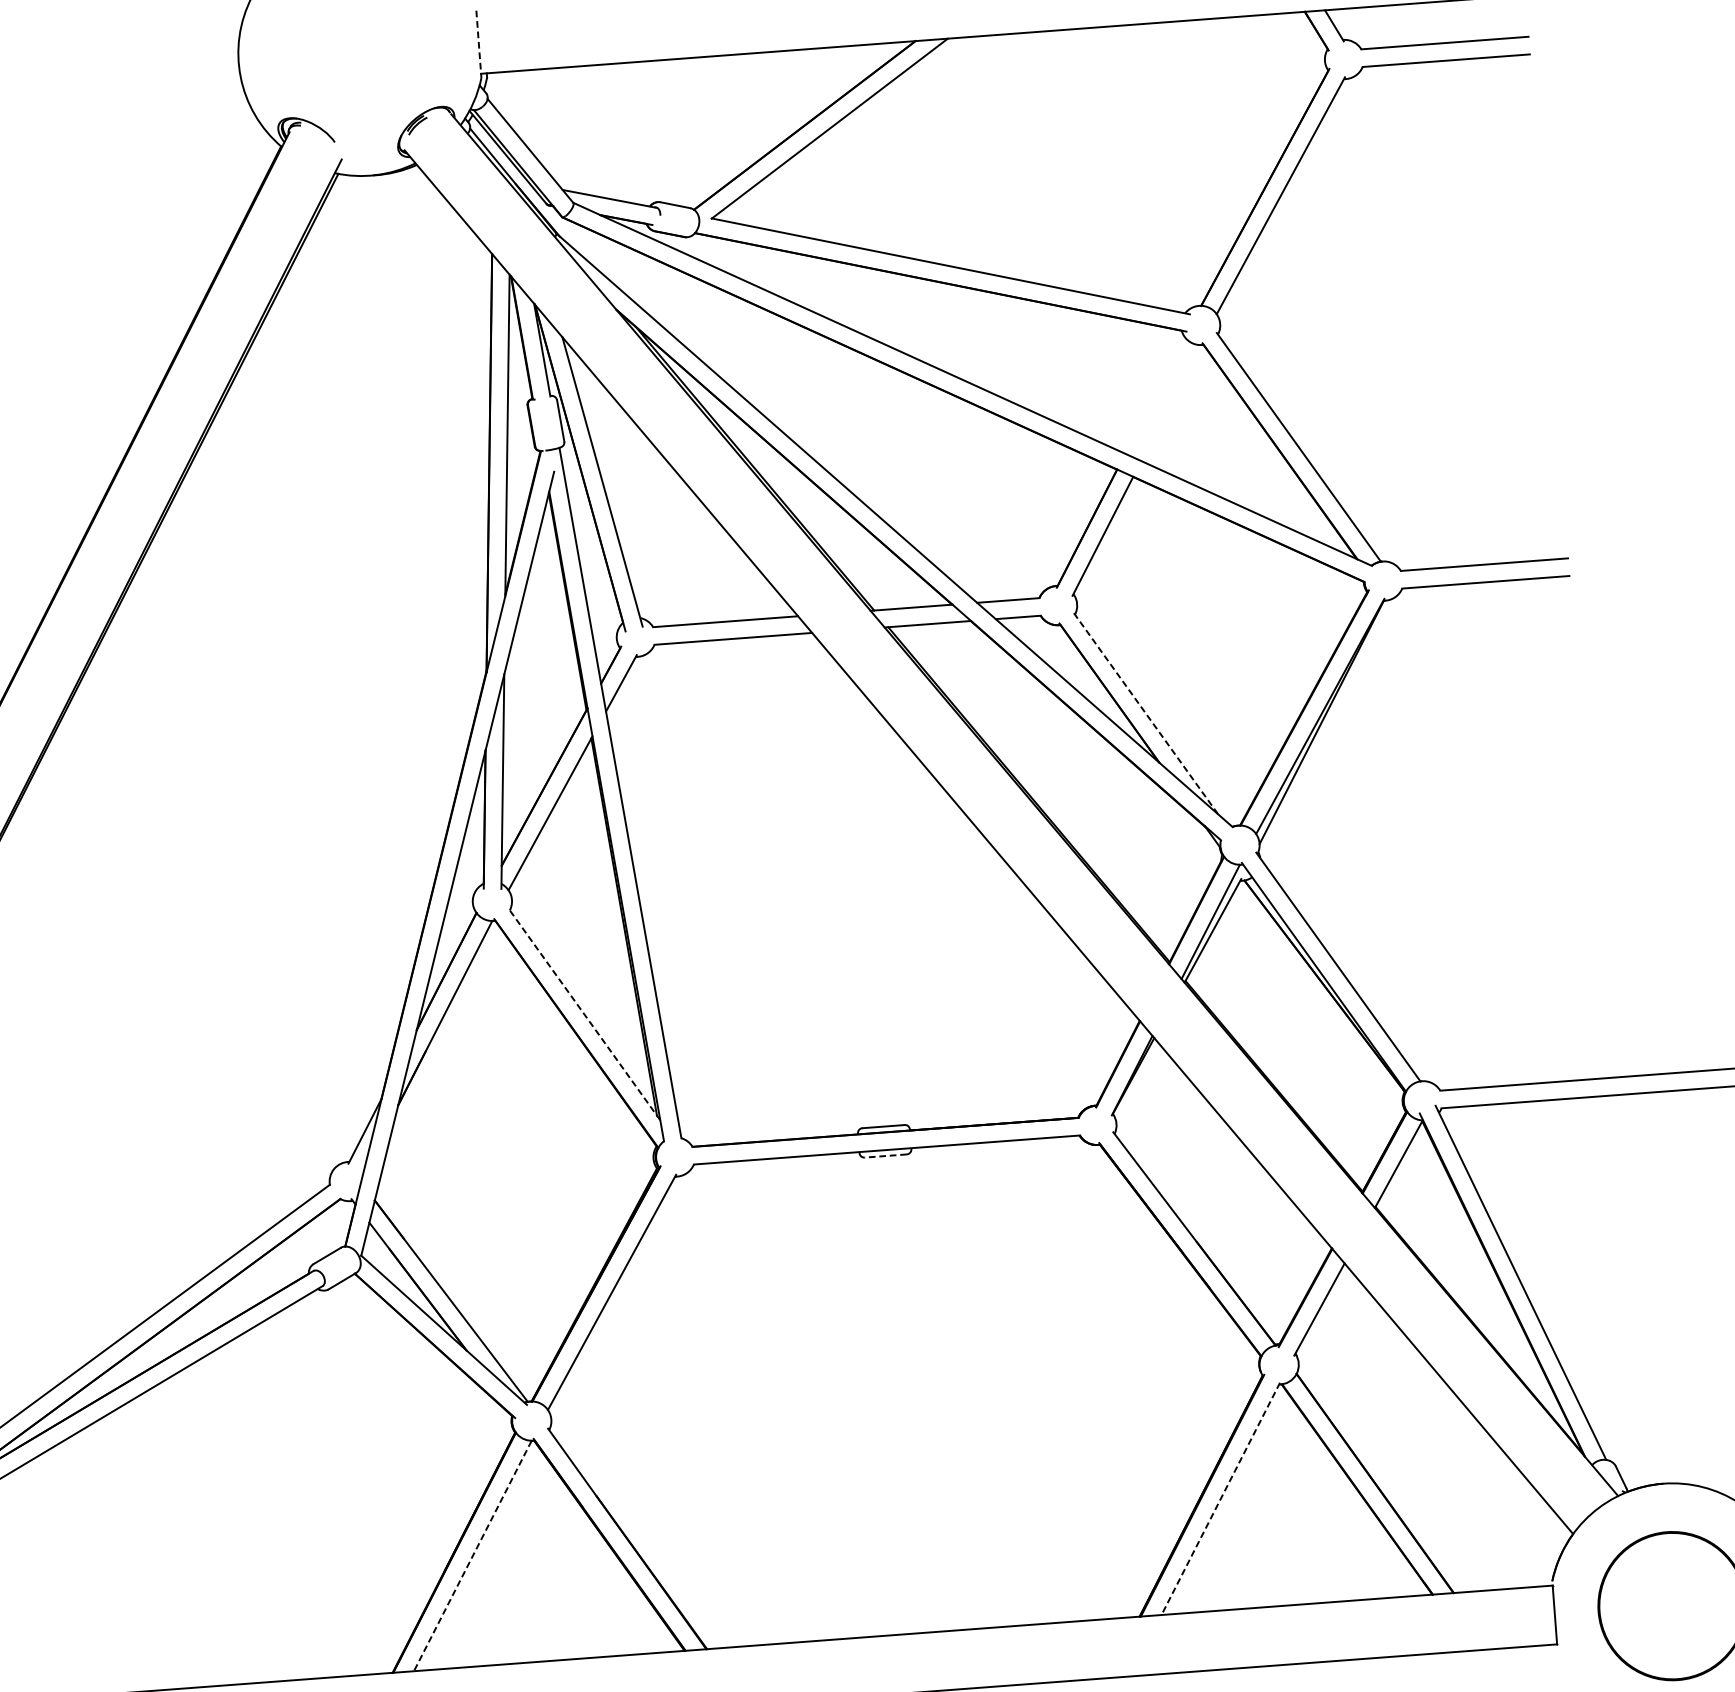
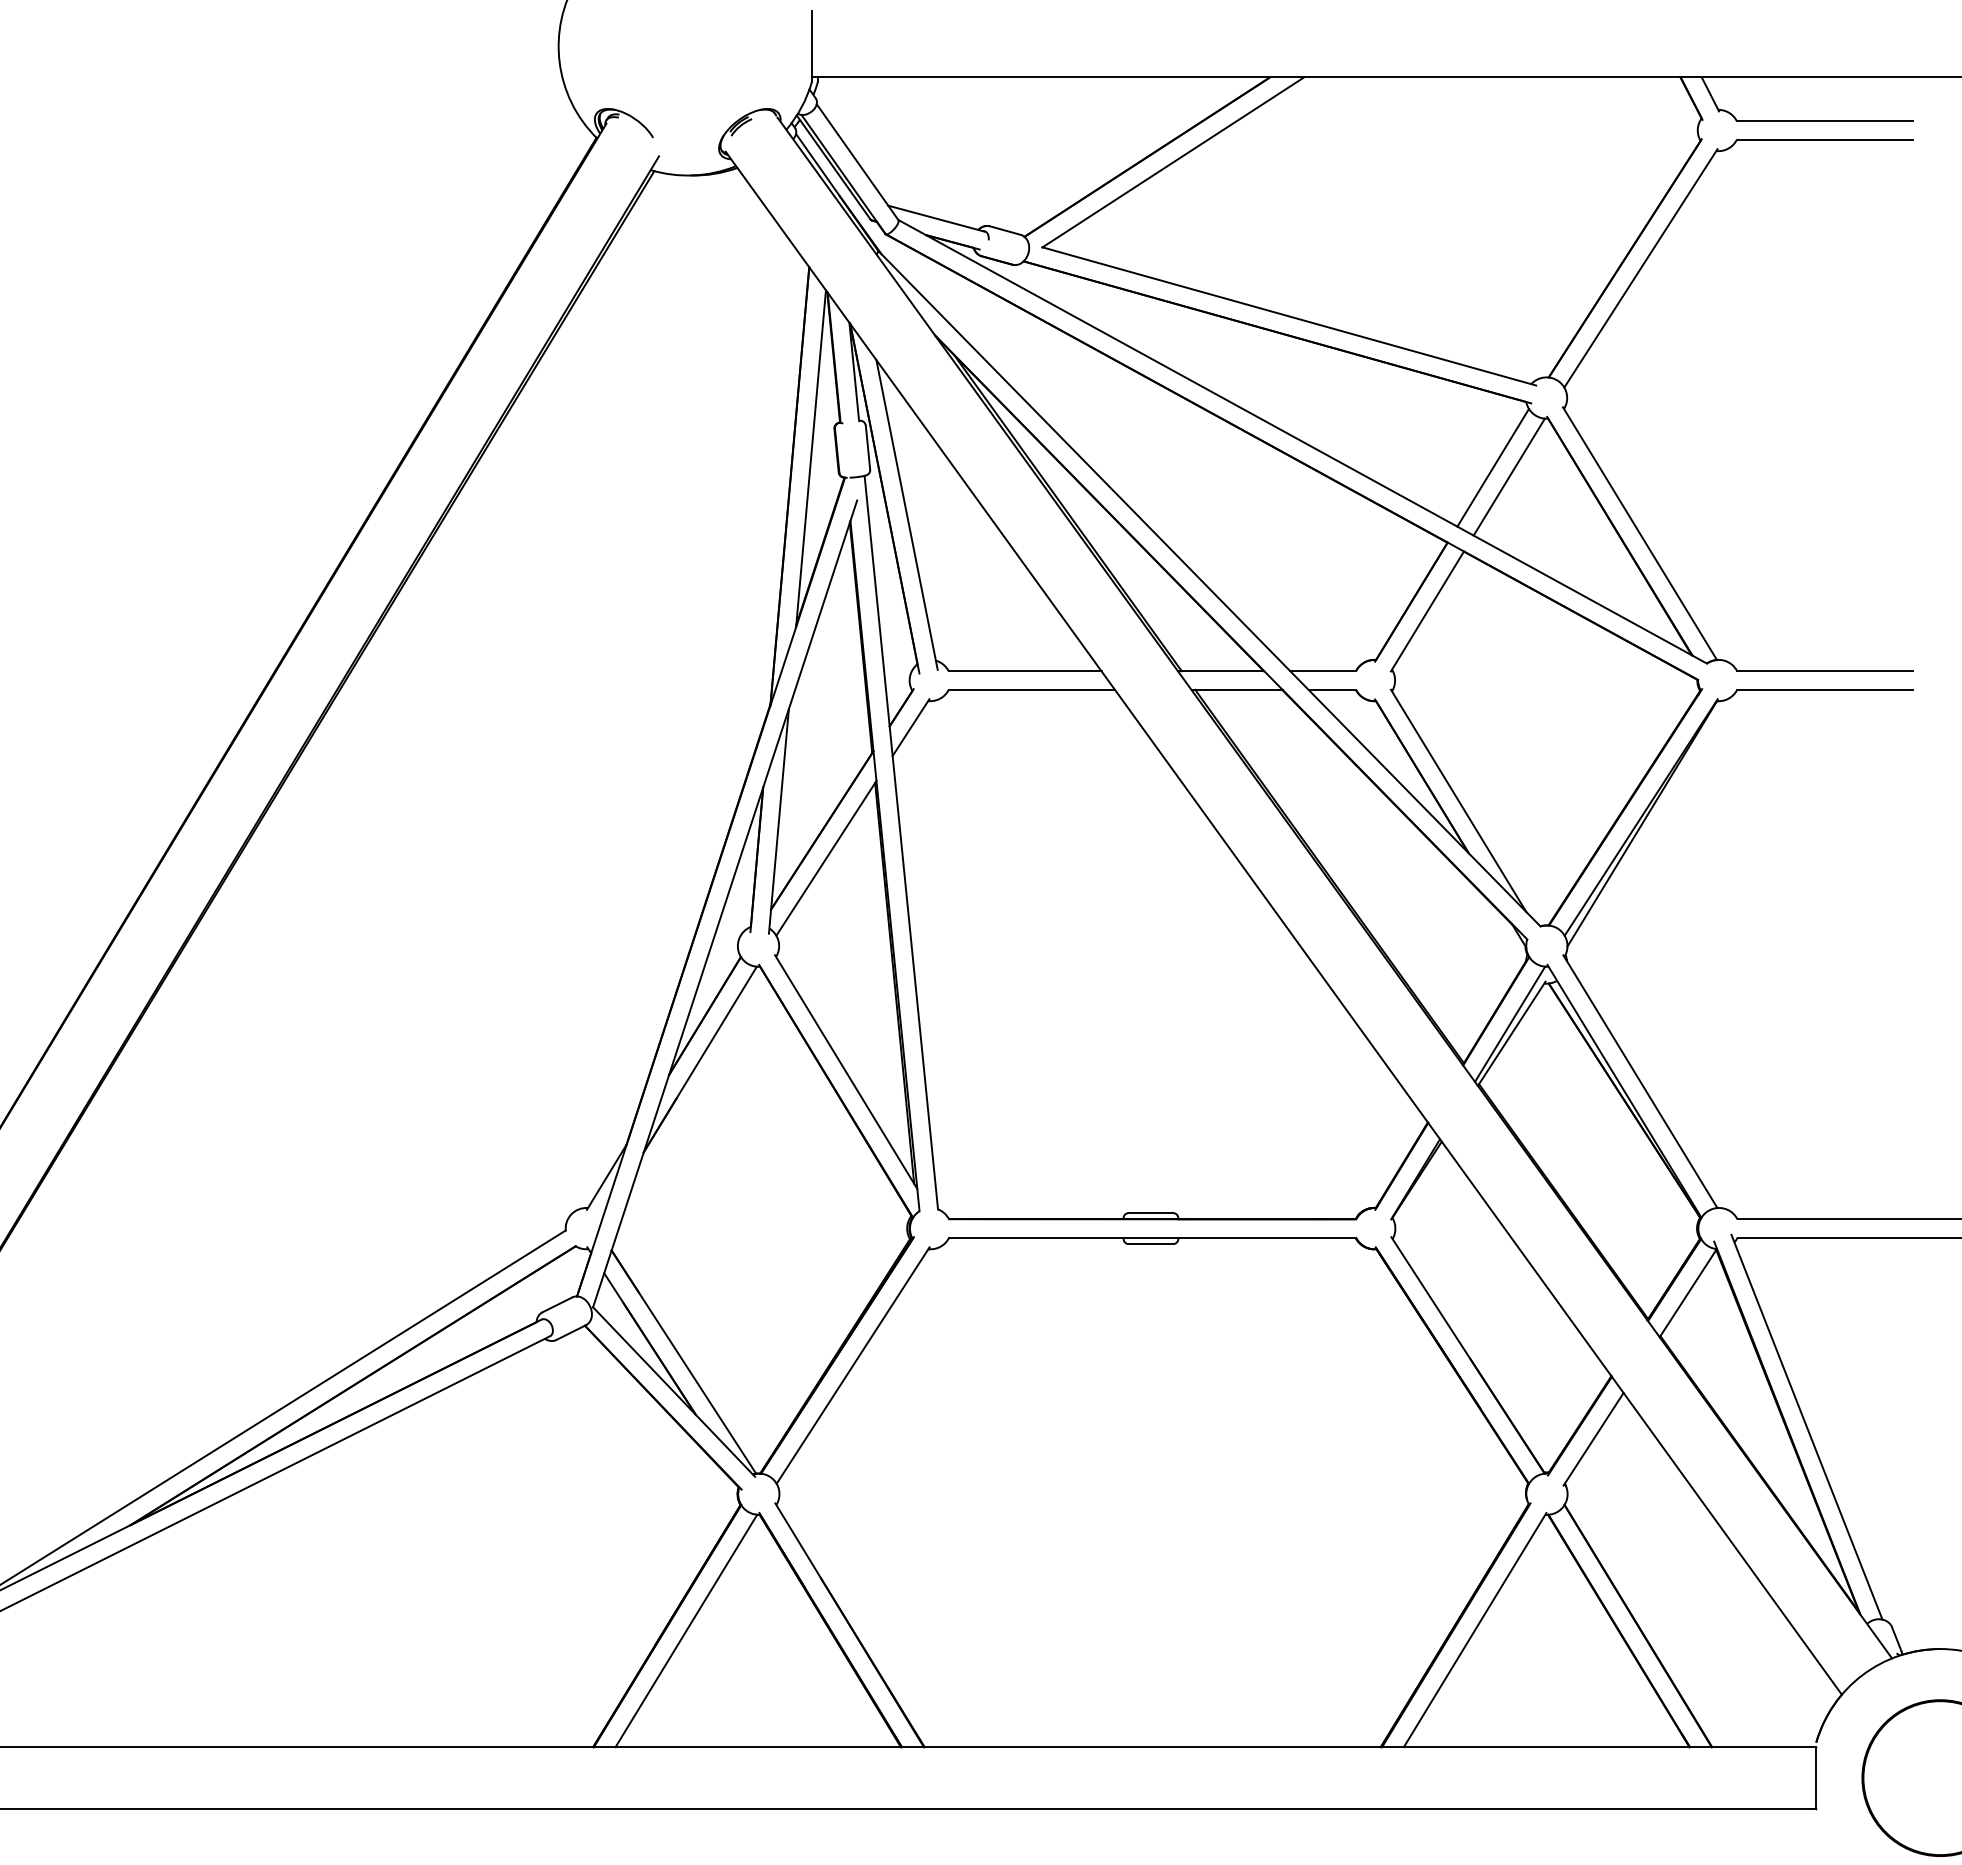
line: (478, 44) -> (811, 46), dashed -> solid
line: (1154, 395) -> (1492, 467), added
line: (1170, 402) -> (1508, 476), added
line: (1145, 713) -> (1458, 800), dashed -> solid
line: (584, 1014) -> (846, 1072), dashed -> solid
line: (885, 1156) -> (1150, 1244), dashed -> solid
line: (1220, 1499) -> (1474, 1630), dashed -> solid
line: (472, 1556) -> (686, 1631), dashed -> solid

